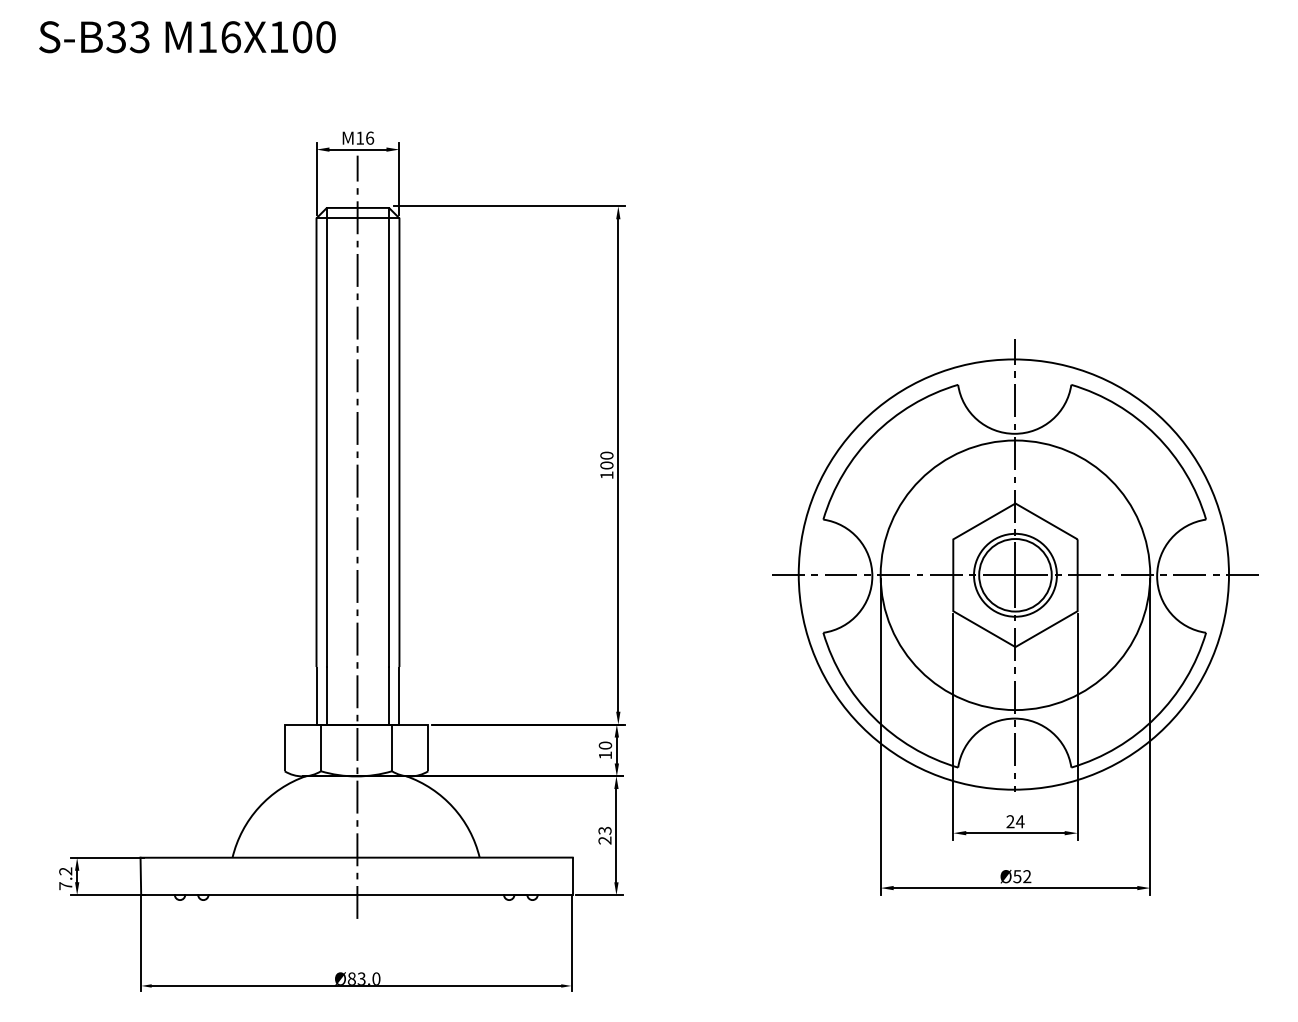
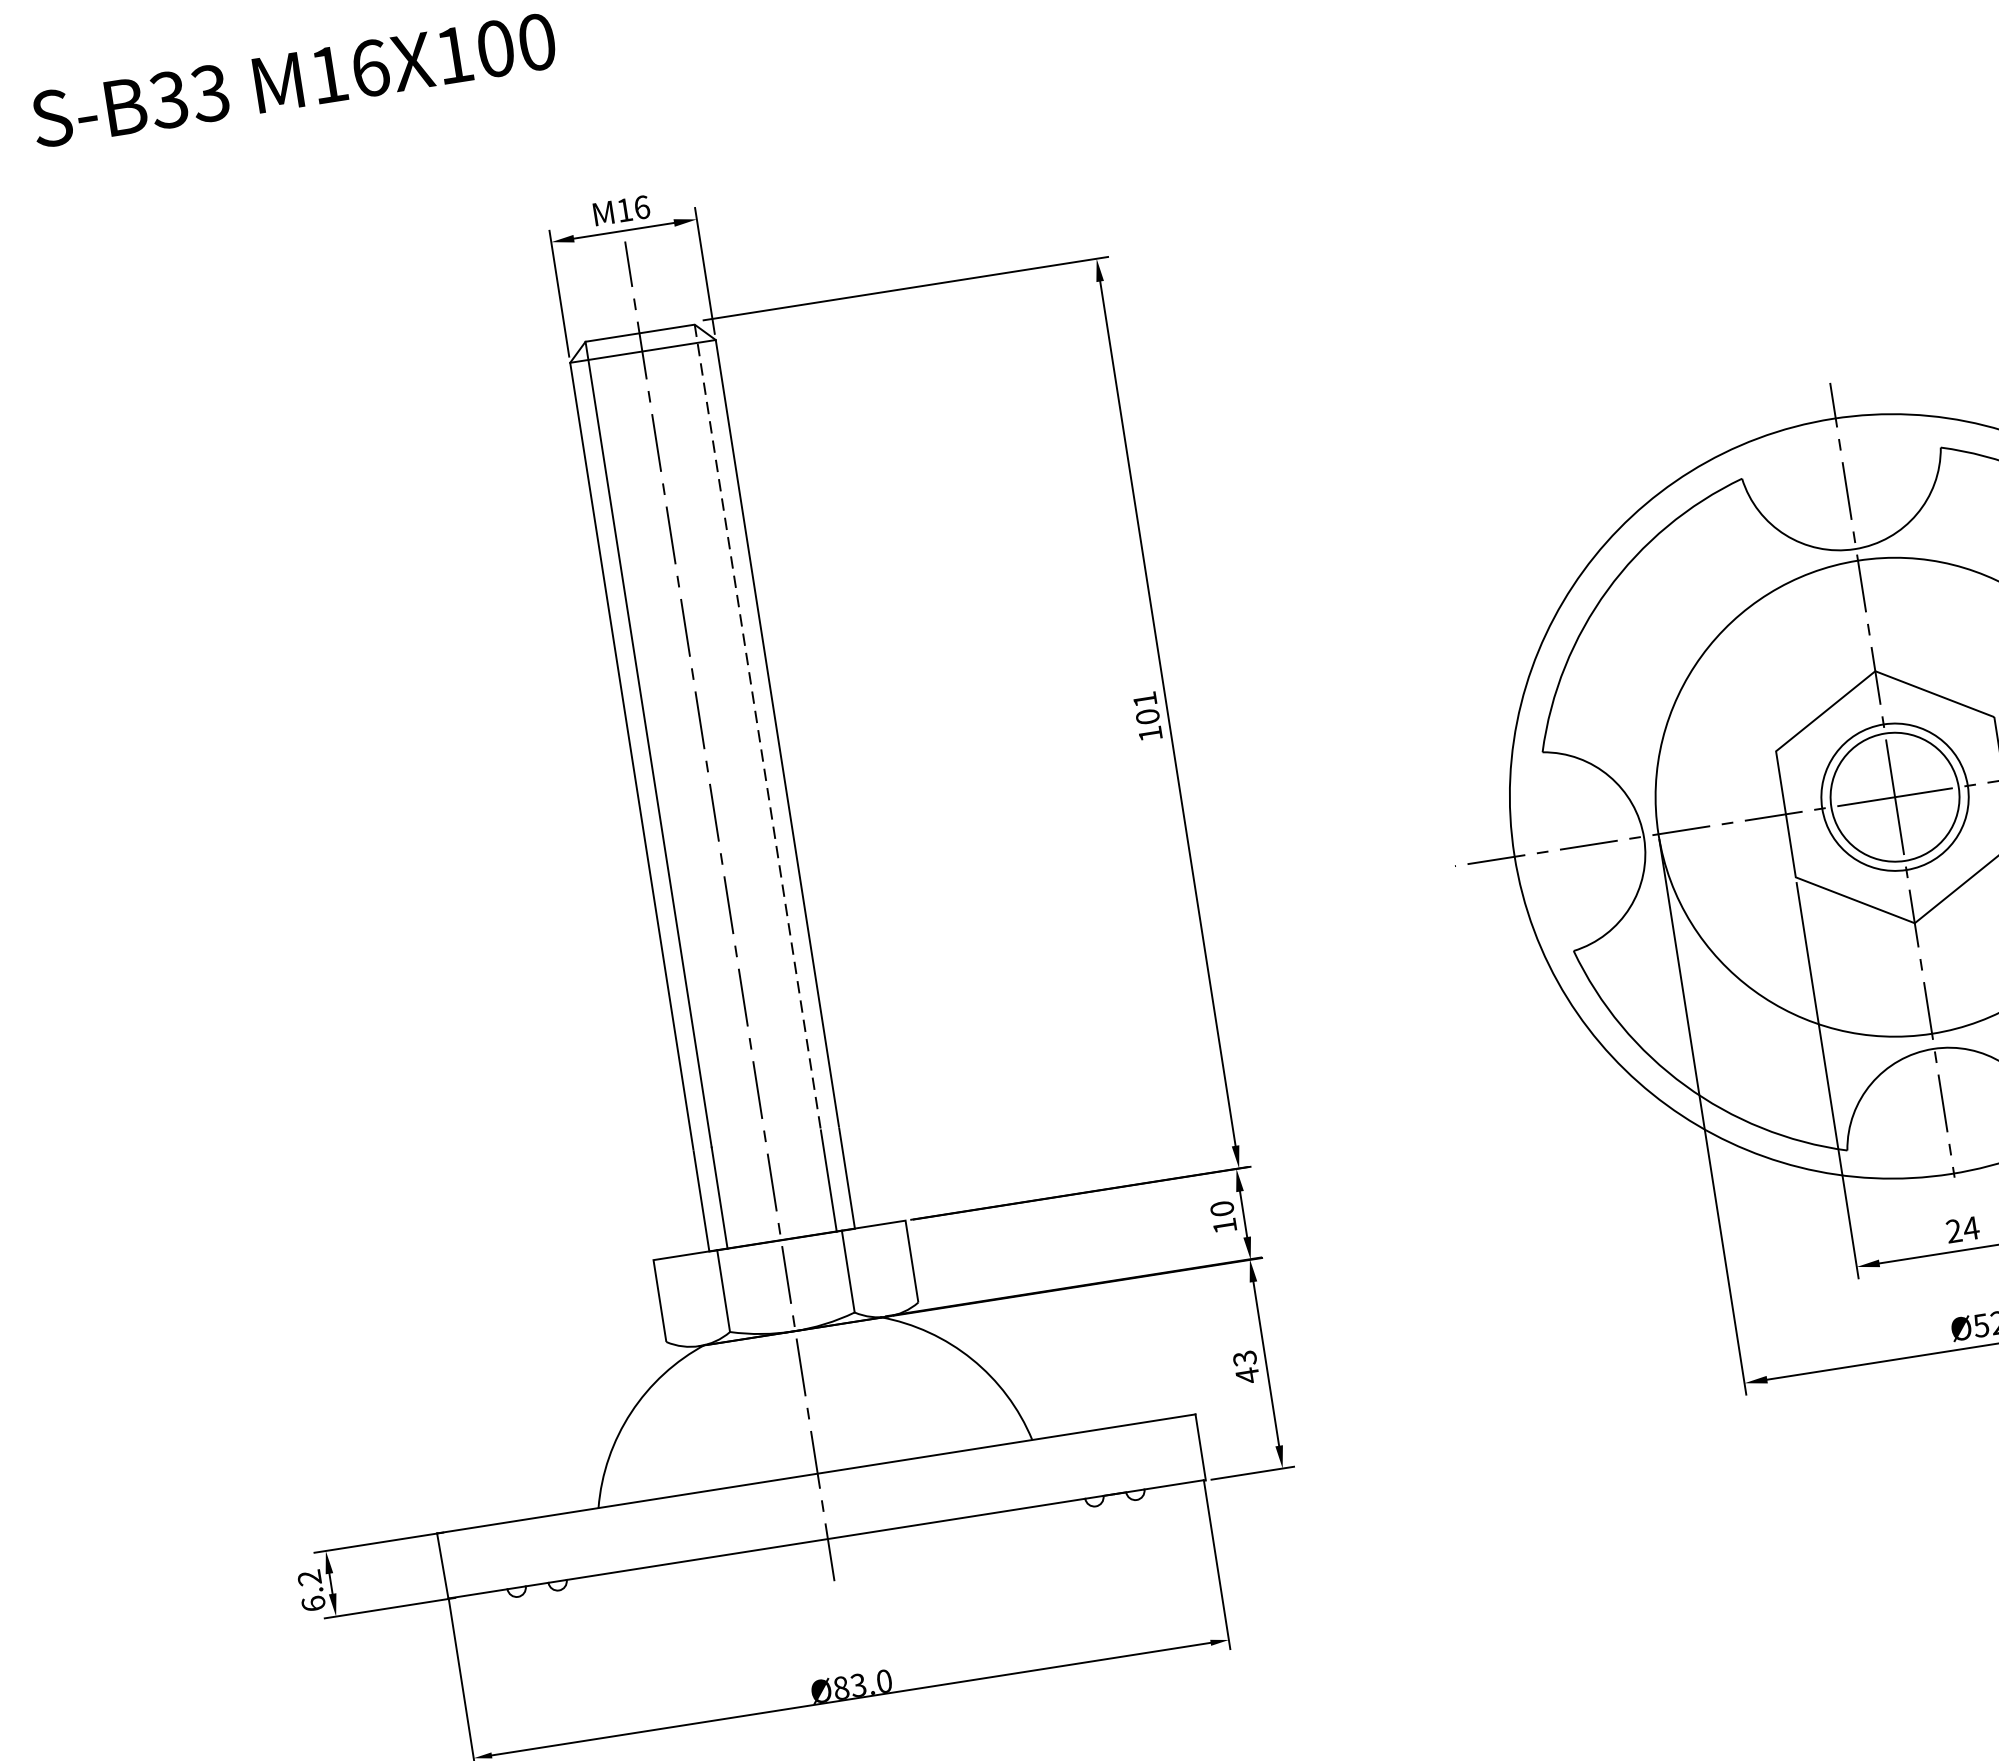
line: (389, 437) -> (758, 727), solid -> dashed
text: (606, 455) -> (1144, 699), 100 -> 101
text: (604, 840) -> (1246, 1375), 23 -> 43
text: (65, 886) -> (313, 1604), 7.2 -> 6.2

